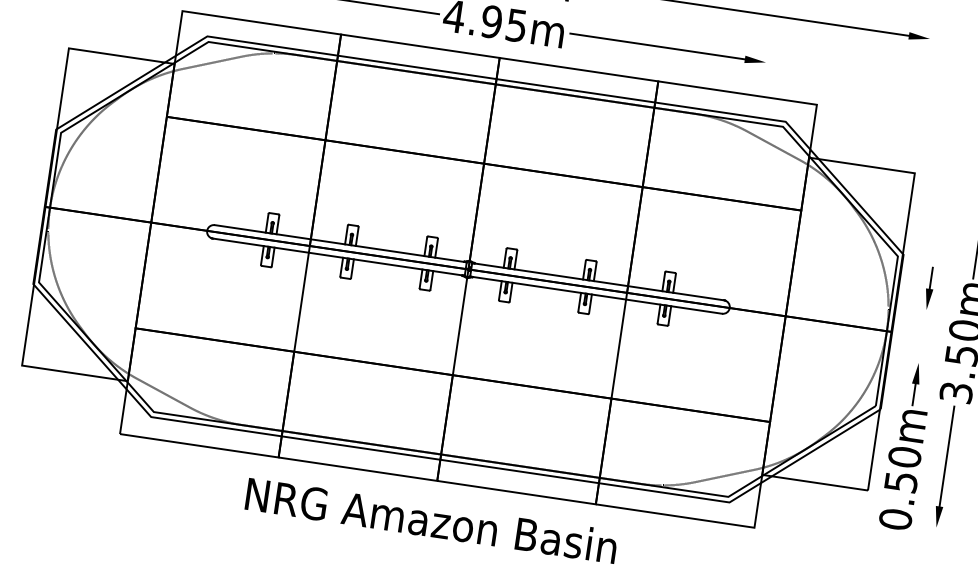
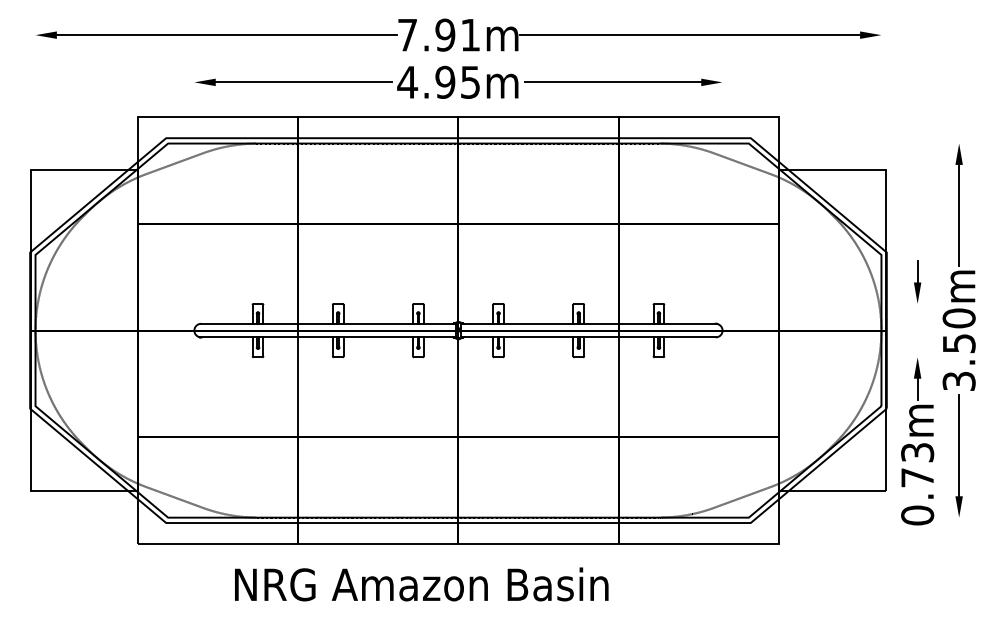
text: (903, 468) -> (917, 464), 0.50m -> 0.73m
text: (431, 520) -> (421, 584), moved

